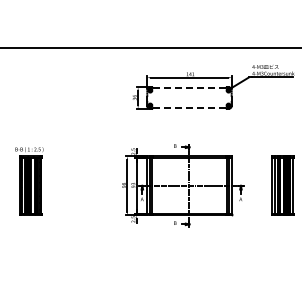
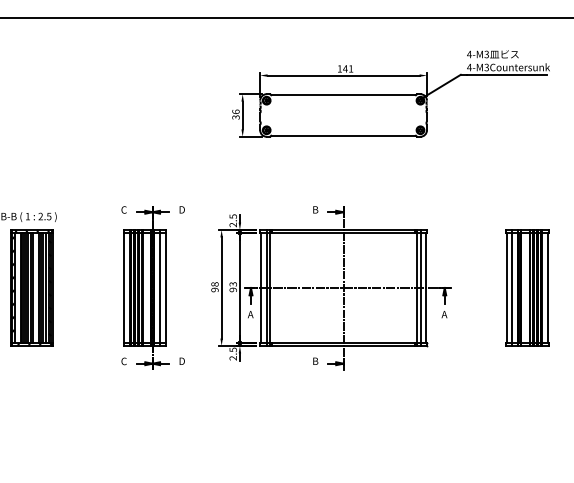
line: (188, 87) -> (341, 94), dashed -> solid
line: (189, 108) -> (343, 136), dashed -> solid
part: (92, 185) -> (153, 287), added

